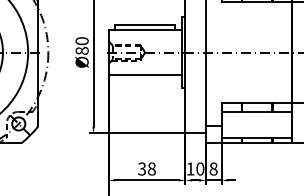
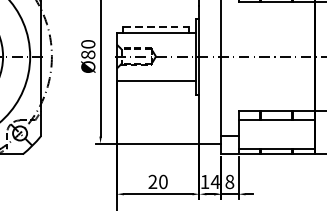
line: (145, 25) -> (156, 27), solid -> dashed
text: (146, 168) -> (157, 181), 38 -> 20
text: (199, 168) -> (214, 181), 10 -> 14

